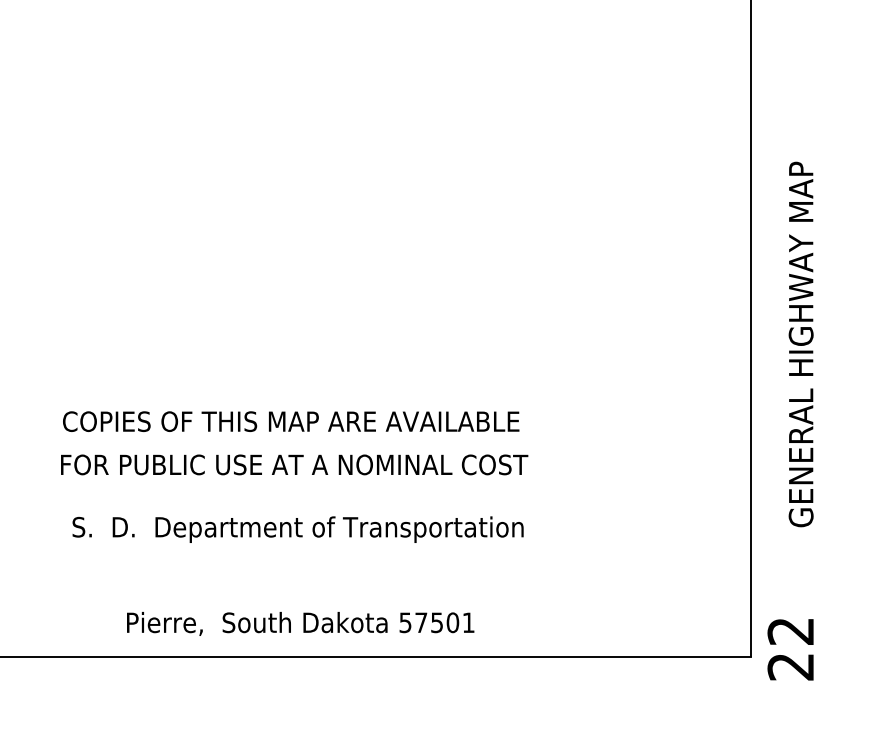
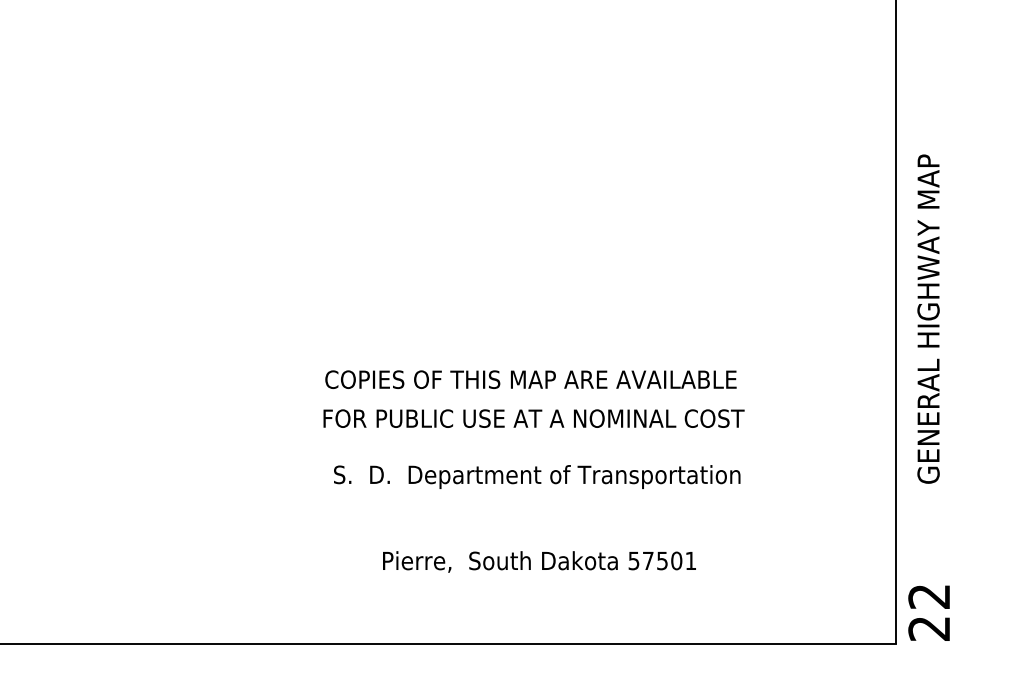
text: (801, 343) -> (928, 318), moved
text: (293, 523) -> (533, 471), moved
text: (789, 648) -> (928, 612), moved

